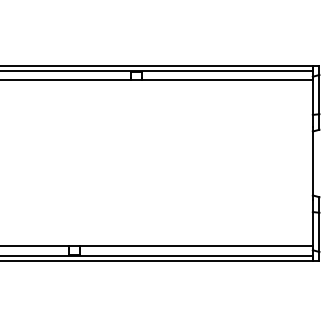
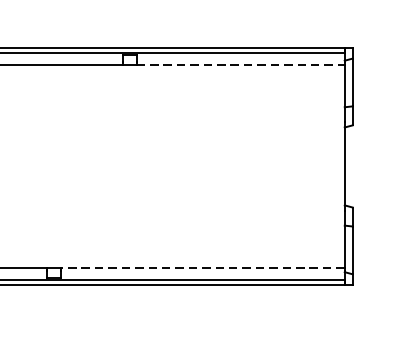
line: (227, 80) -> (240, 65), solid -> dashed
line: (196, 246) -> (202, 267), solid -> dashed

